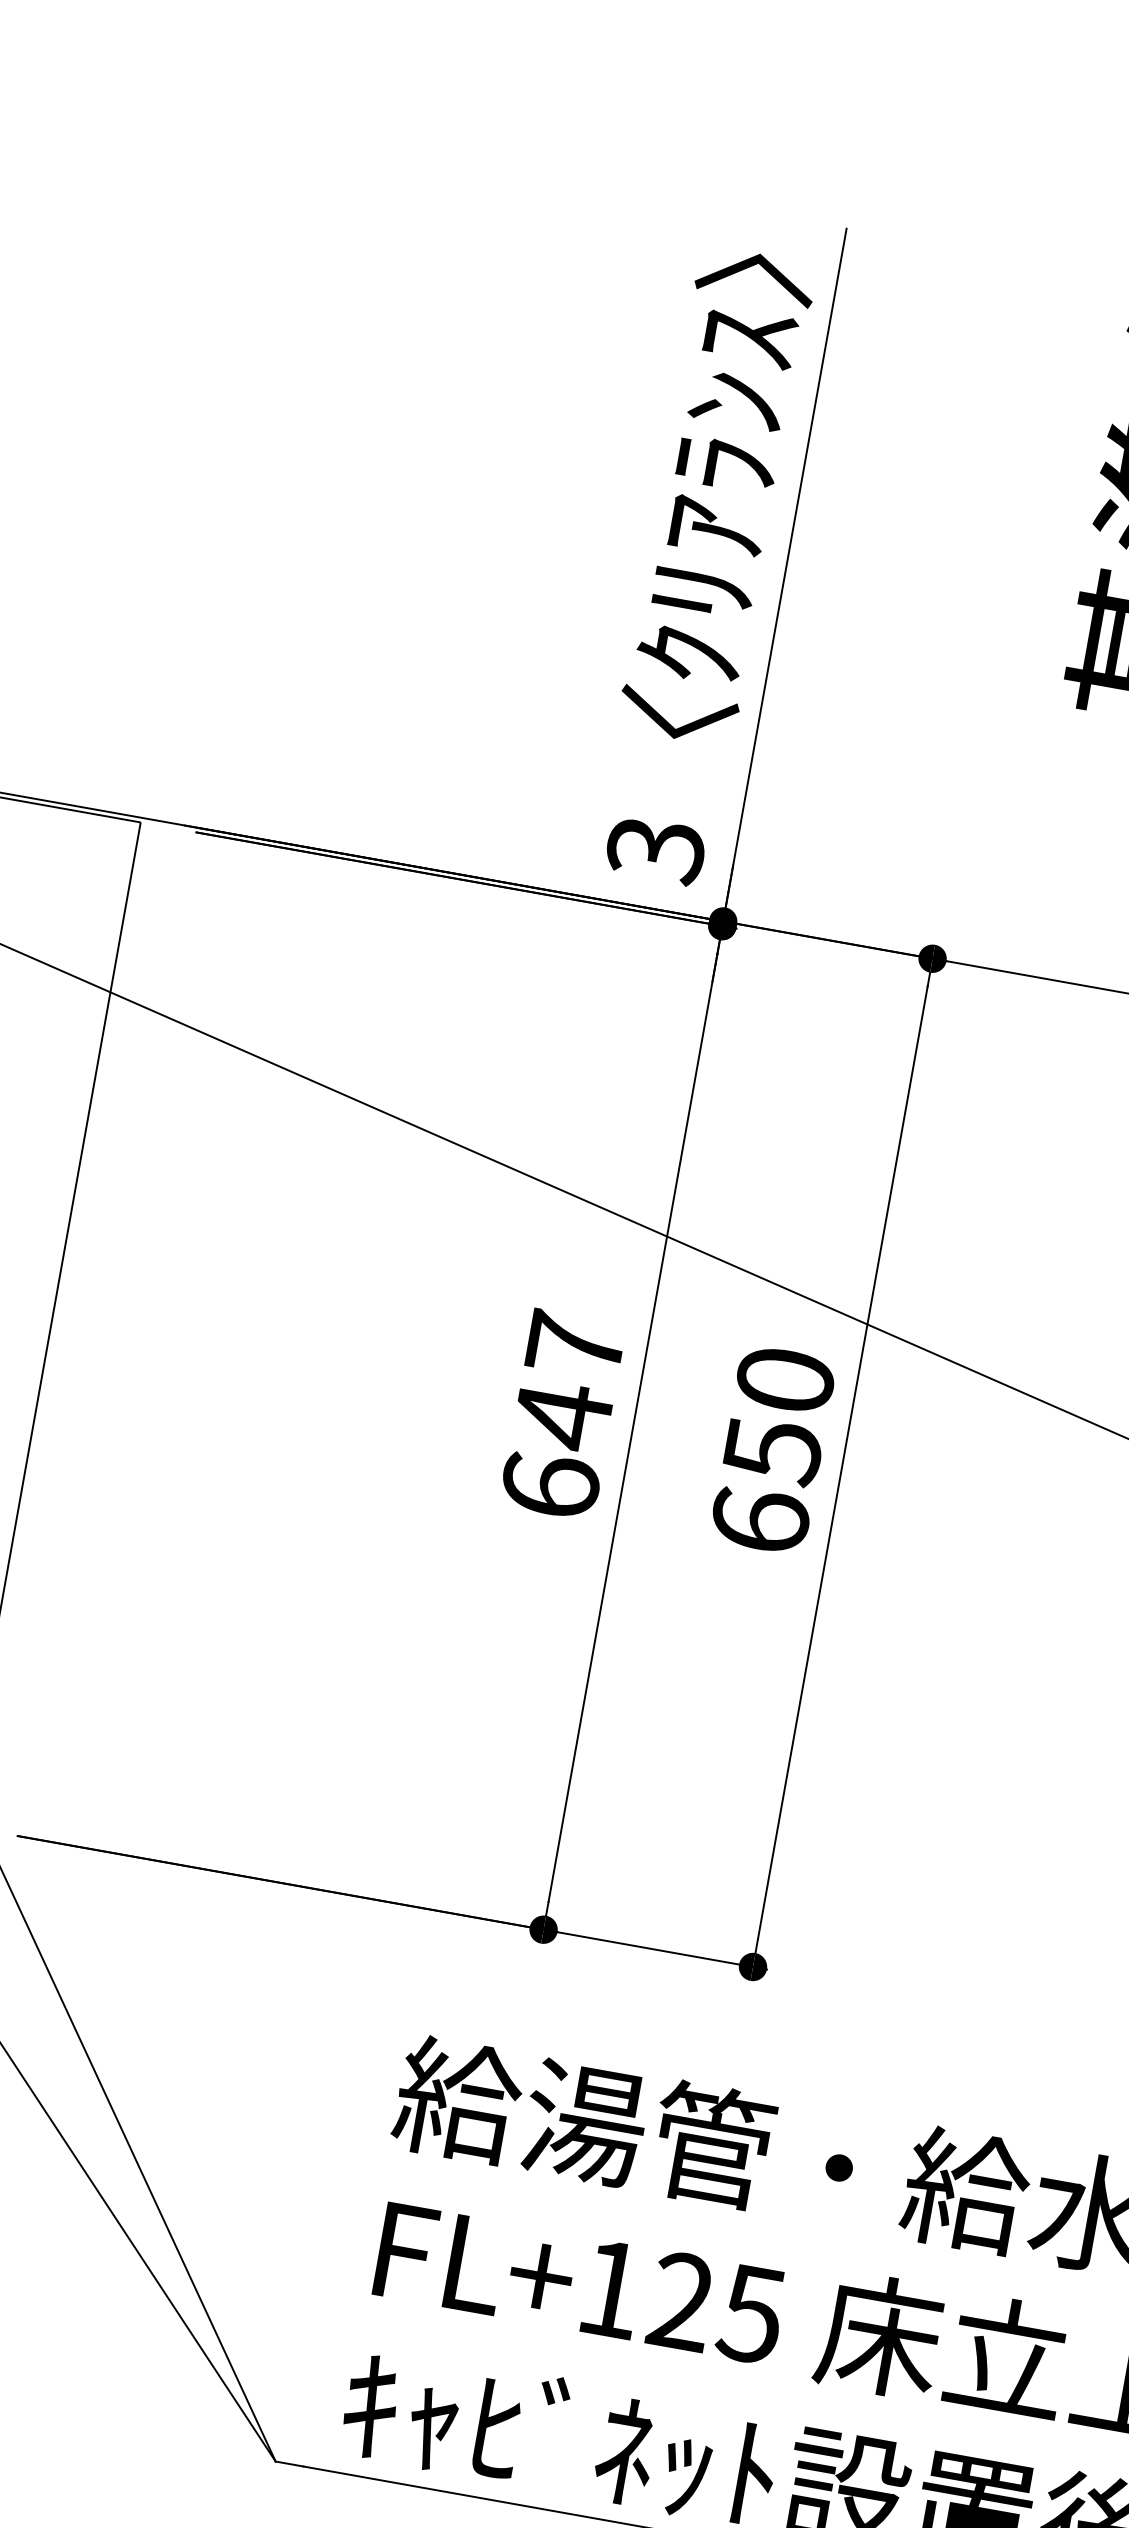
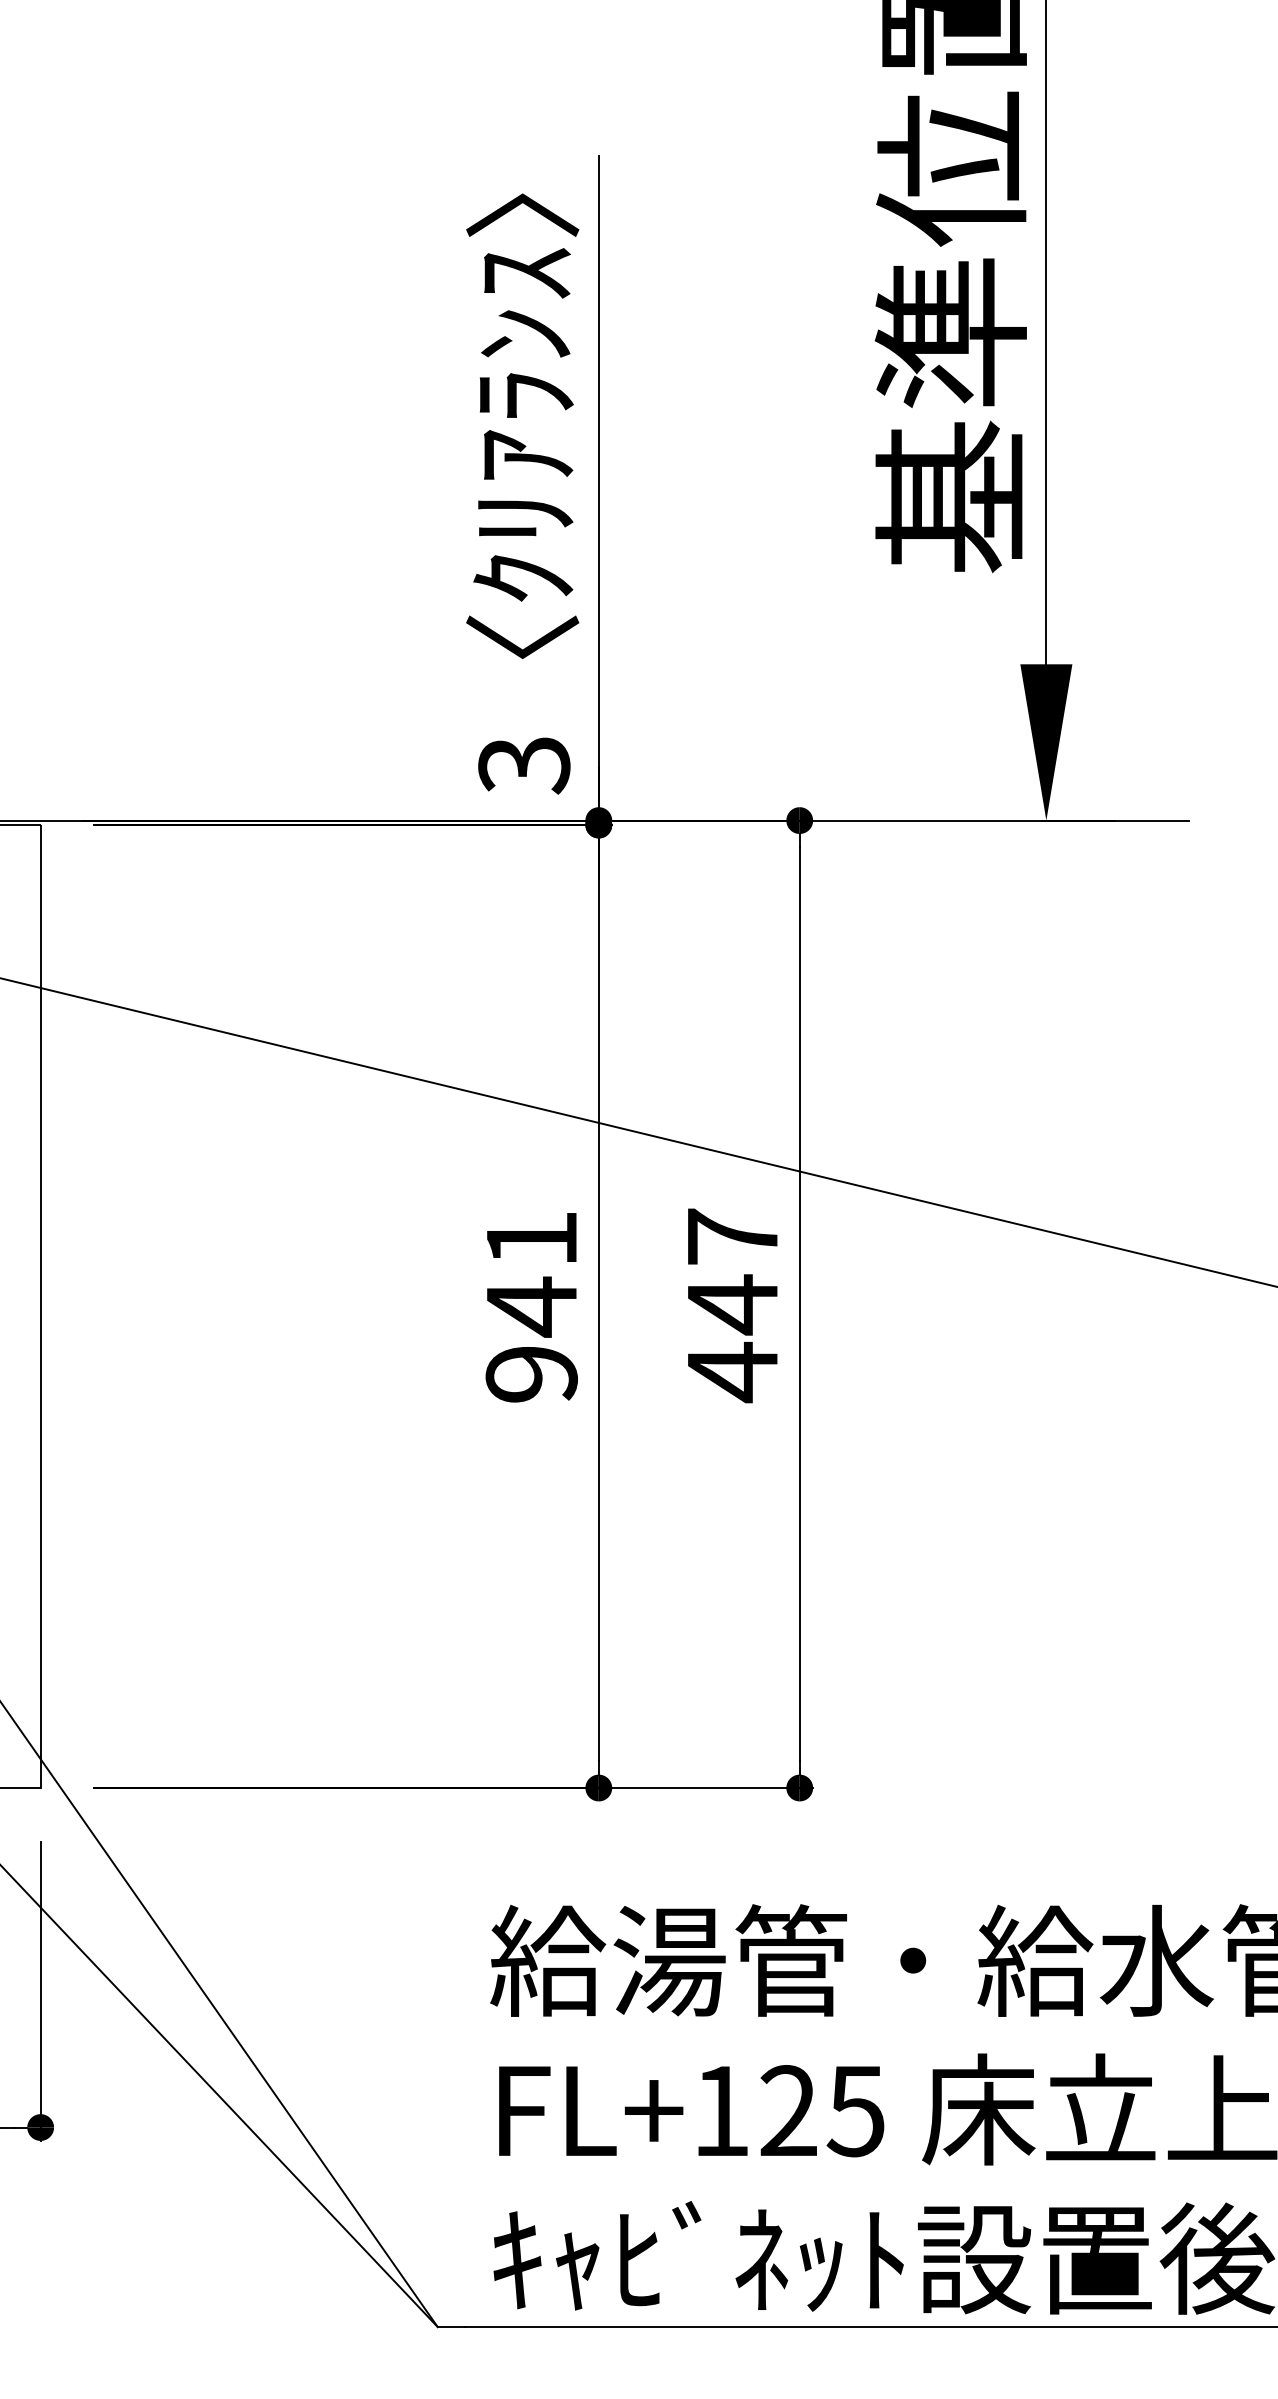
text: (562, 1415) -> (531, 1306), 647 -> 941
text: (772, 1451) -> (732, 1305), 650 -> 447

